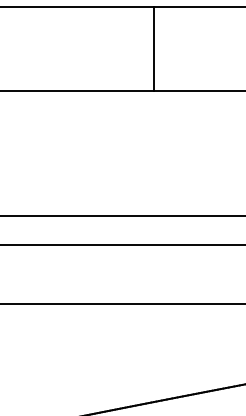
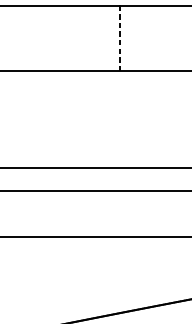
line: (154, 48) -> (120, 37), solid -> dashed

